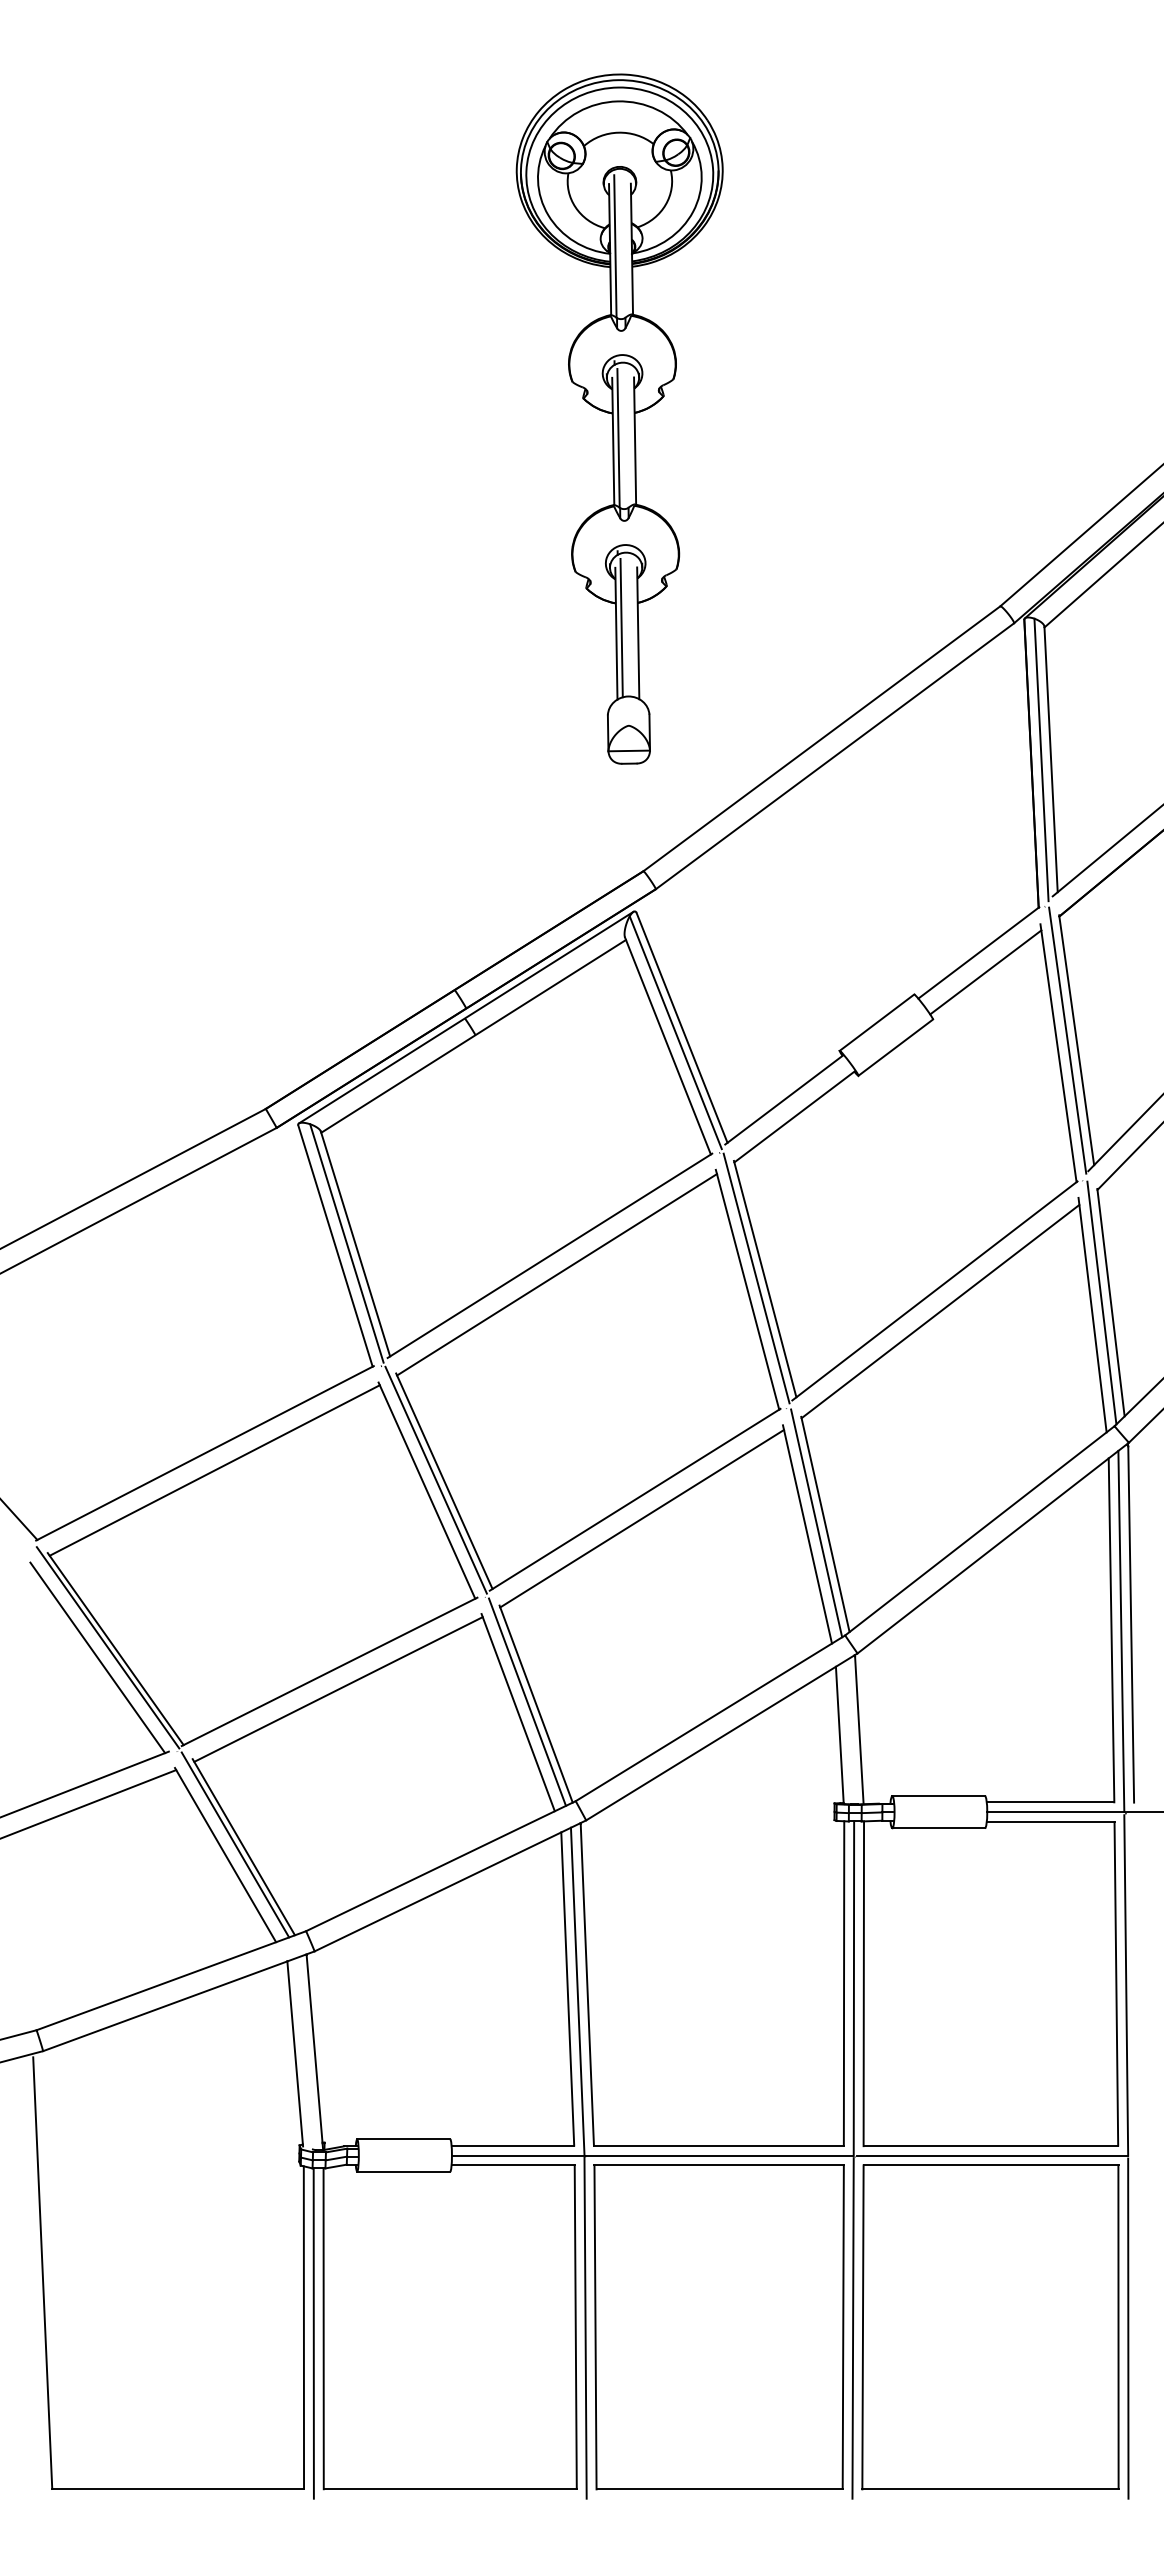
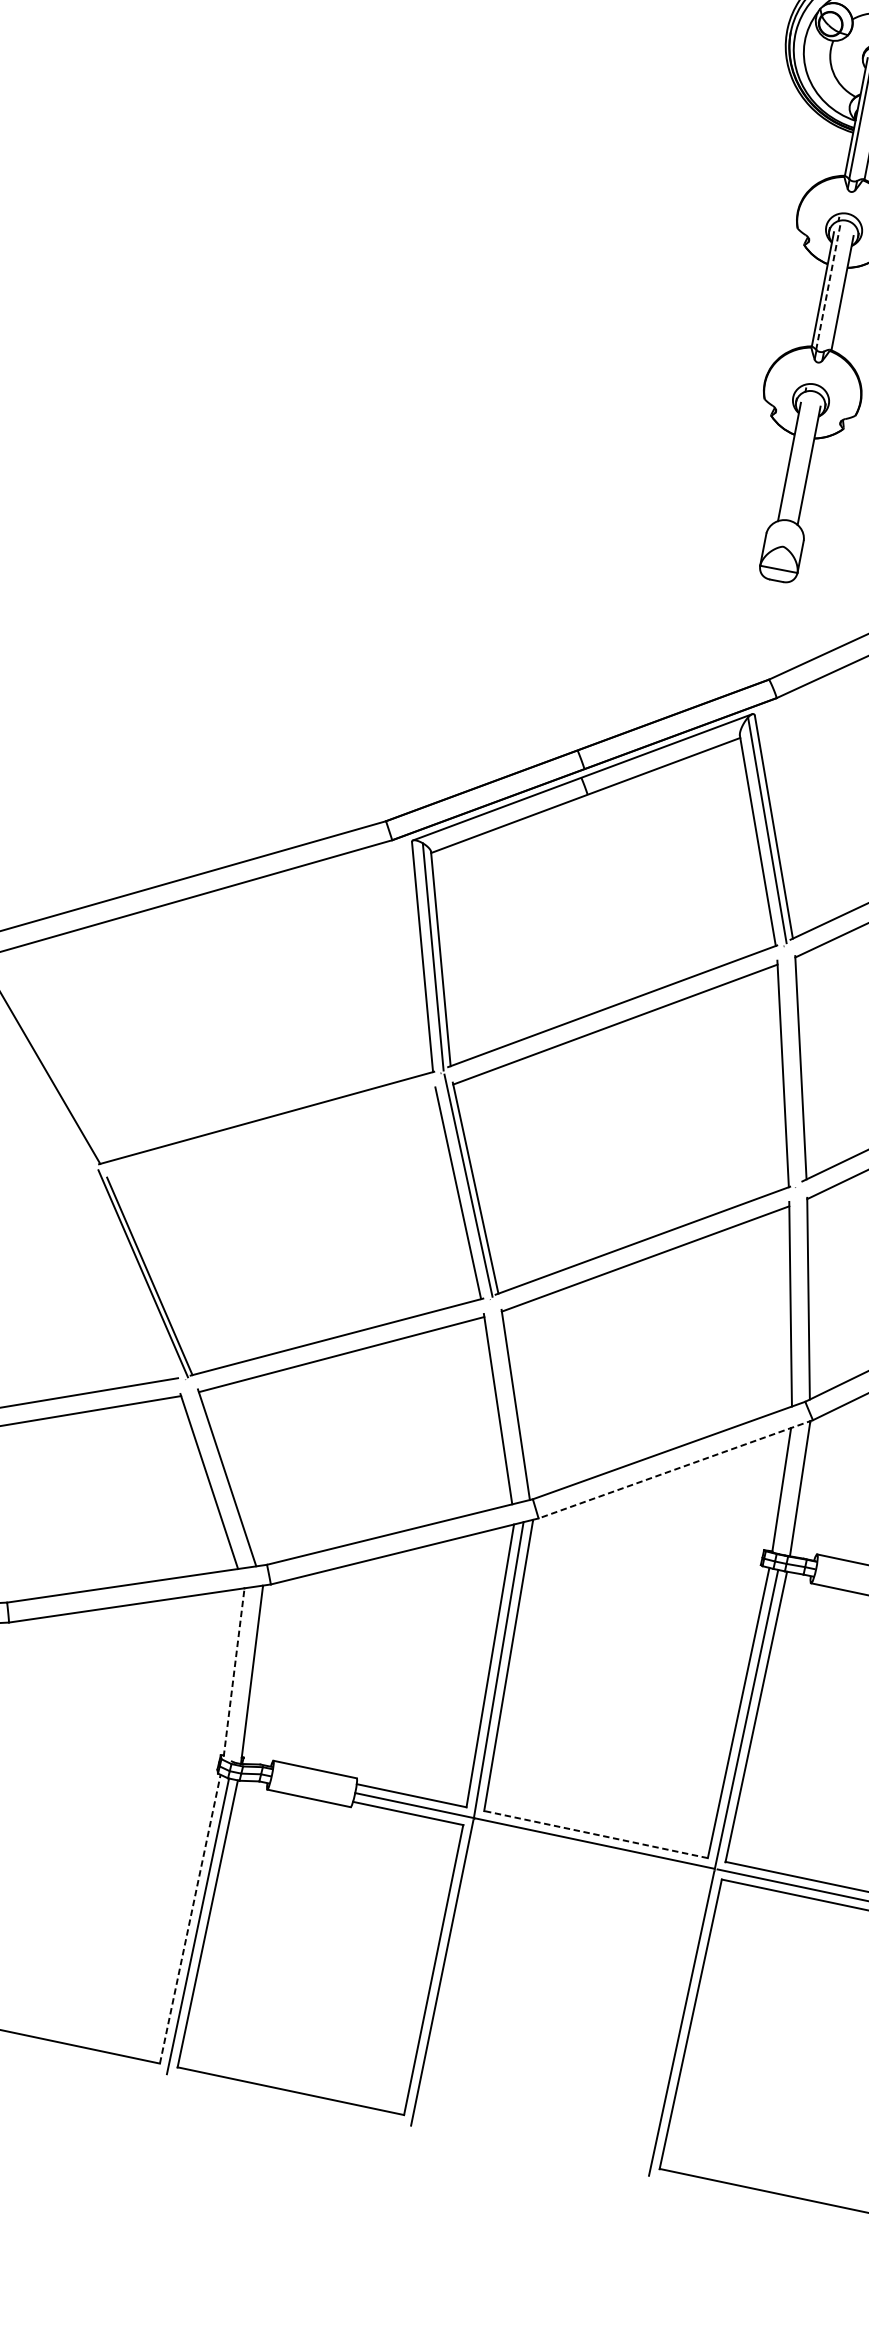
line: (618, 438) -> (828, 287), solid -> dashed
line: (621, 627) -> (795, 457), removed
line: (756, 1278) -> (793, 1065), removed
line: (214, 1470) -> (271, 1135), removed
line: (816, 1523) -> (800, 1296), removed
line: (97, 1657) -> (131, 1280), removed
line: (526, 1701) -> (507, 1400), removed
line: (721, 1737) -> (675, 1469), solid -> dashed
line: (235, 1844) -> (220, 1473), removed
line: (295, 2053) -> (234, 1672), solid -> dashed
line: (718, 2145) -> (595, 1834), solid -> dashed
line: (303, 2327) -> (189, 1919), solid -> dashed
part: (718, 2327) -> (561, 1997), removed

